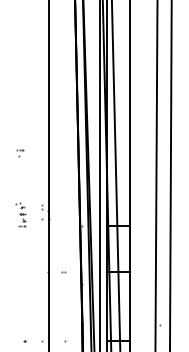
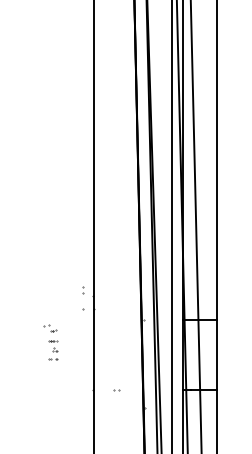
part: (20, 153) -> (50, 208), removed
part: (20, 214) -> (50, 341), moved

